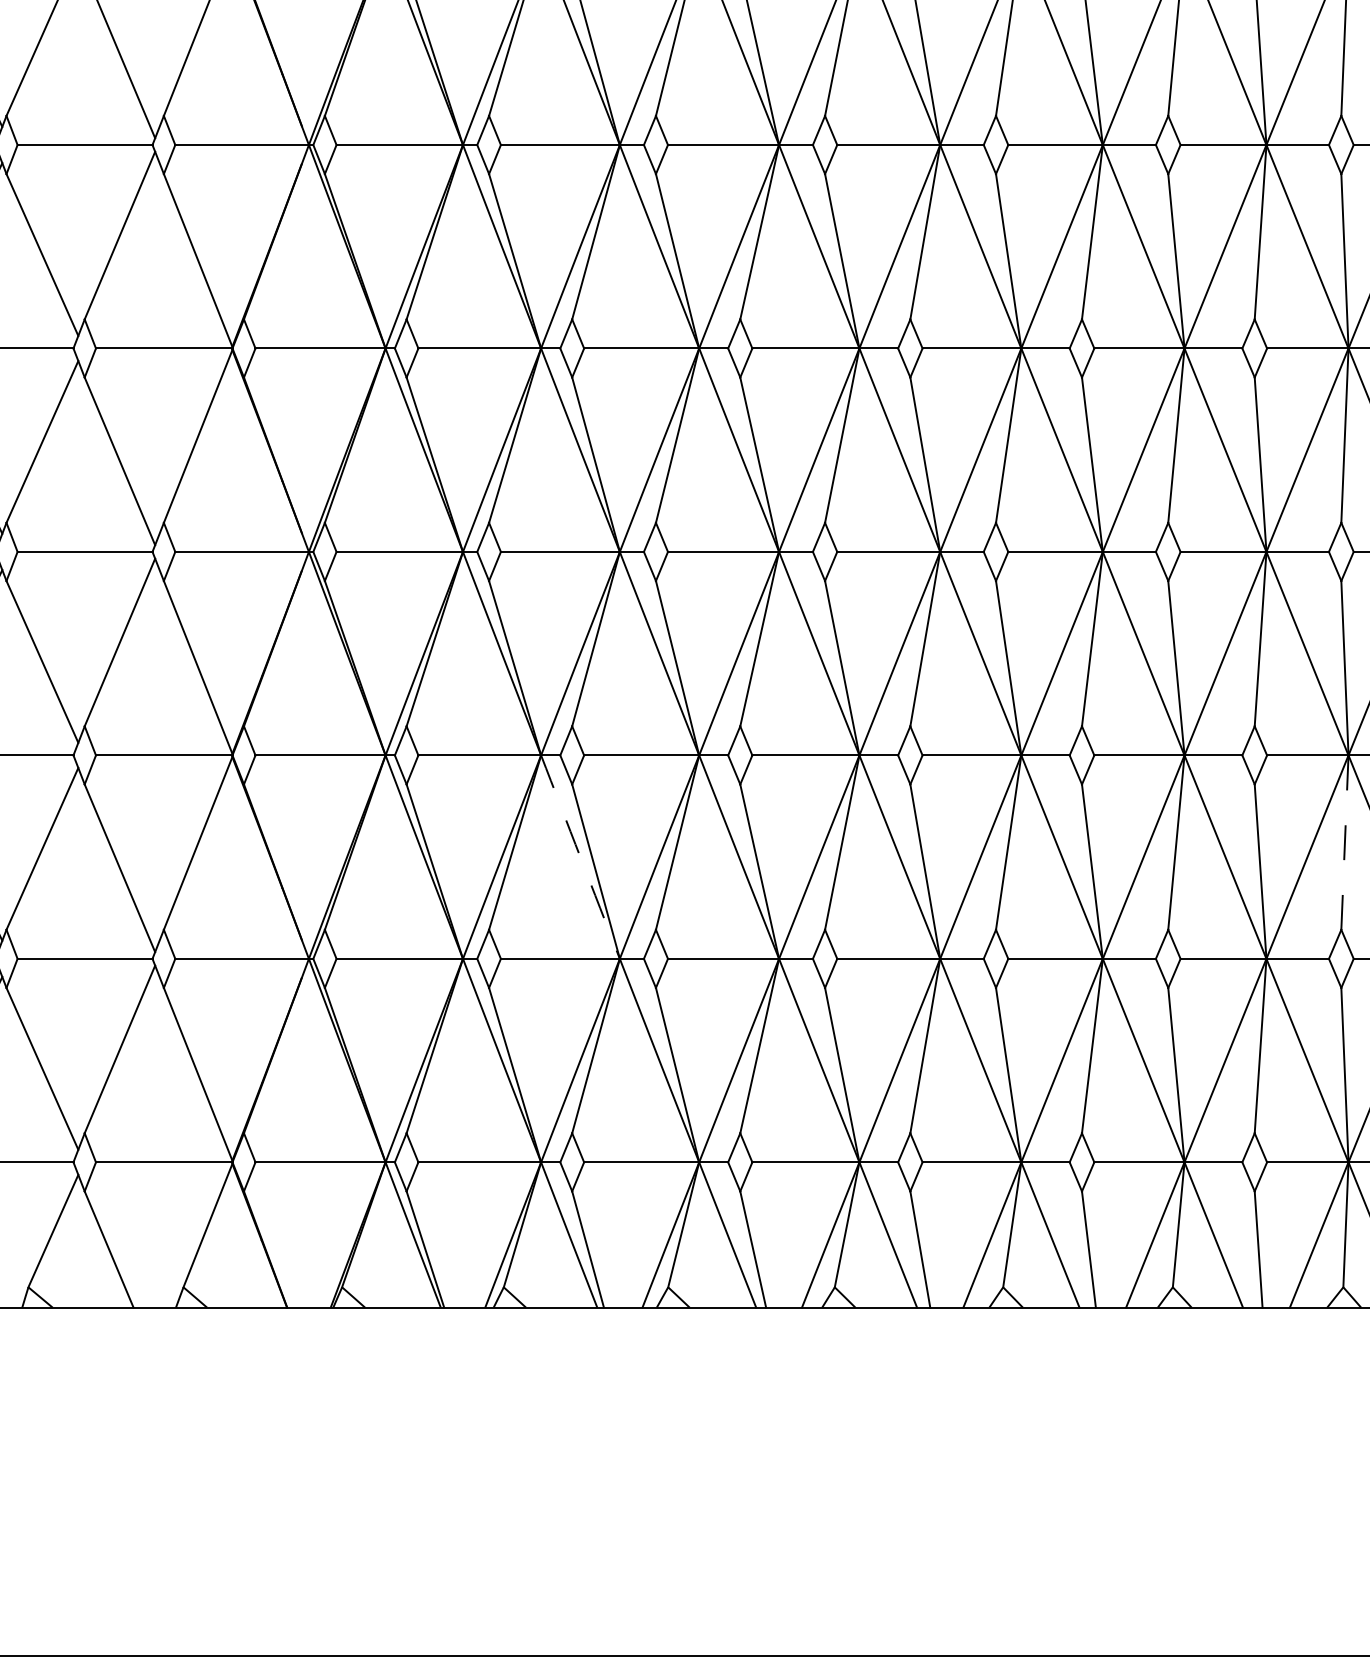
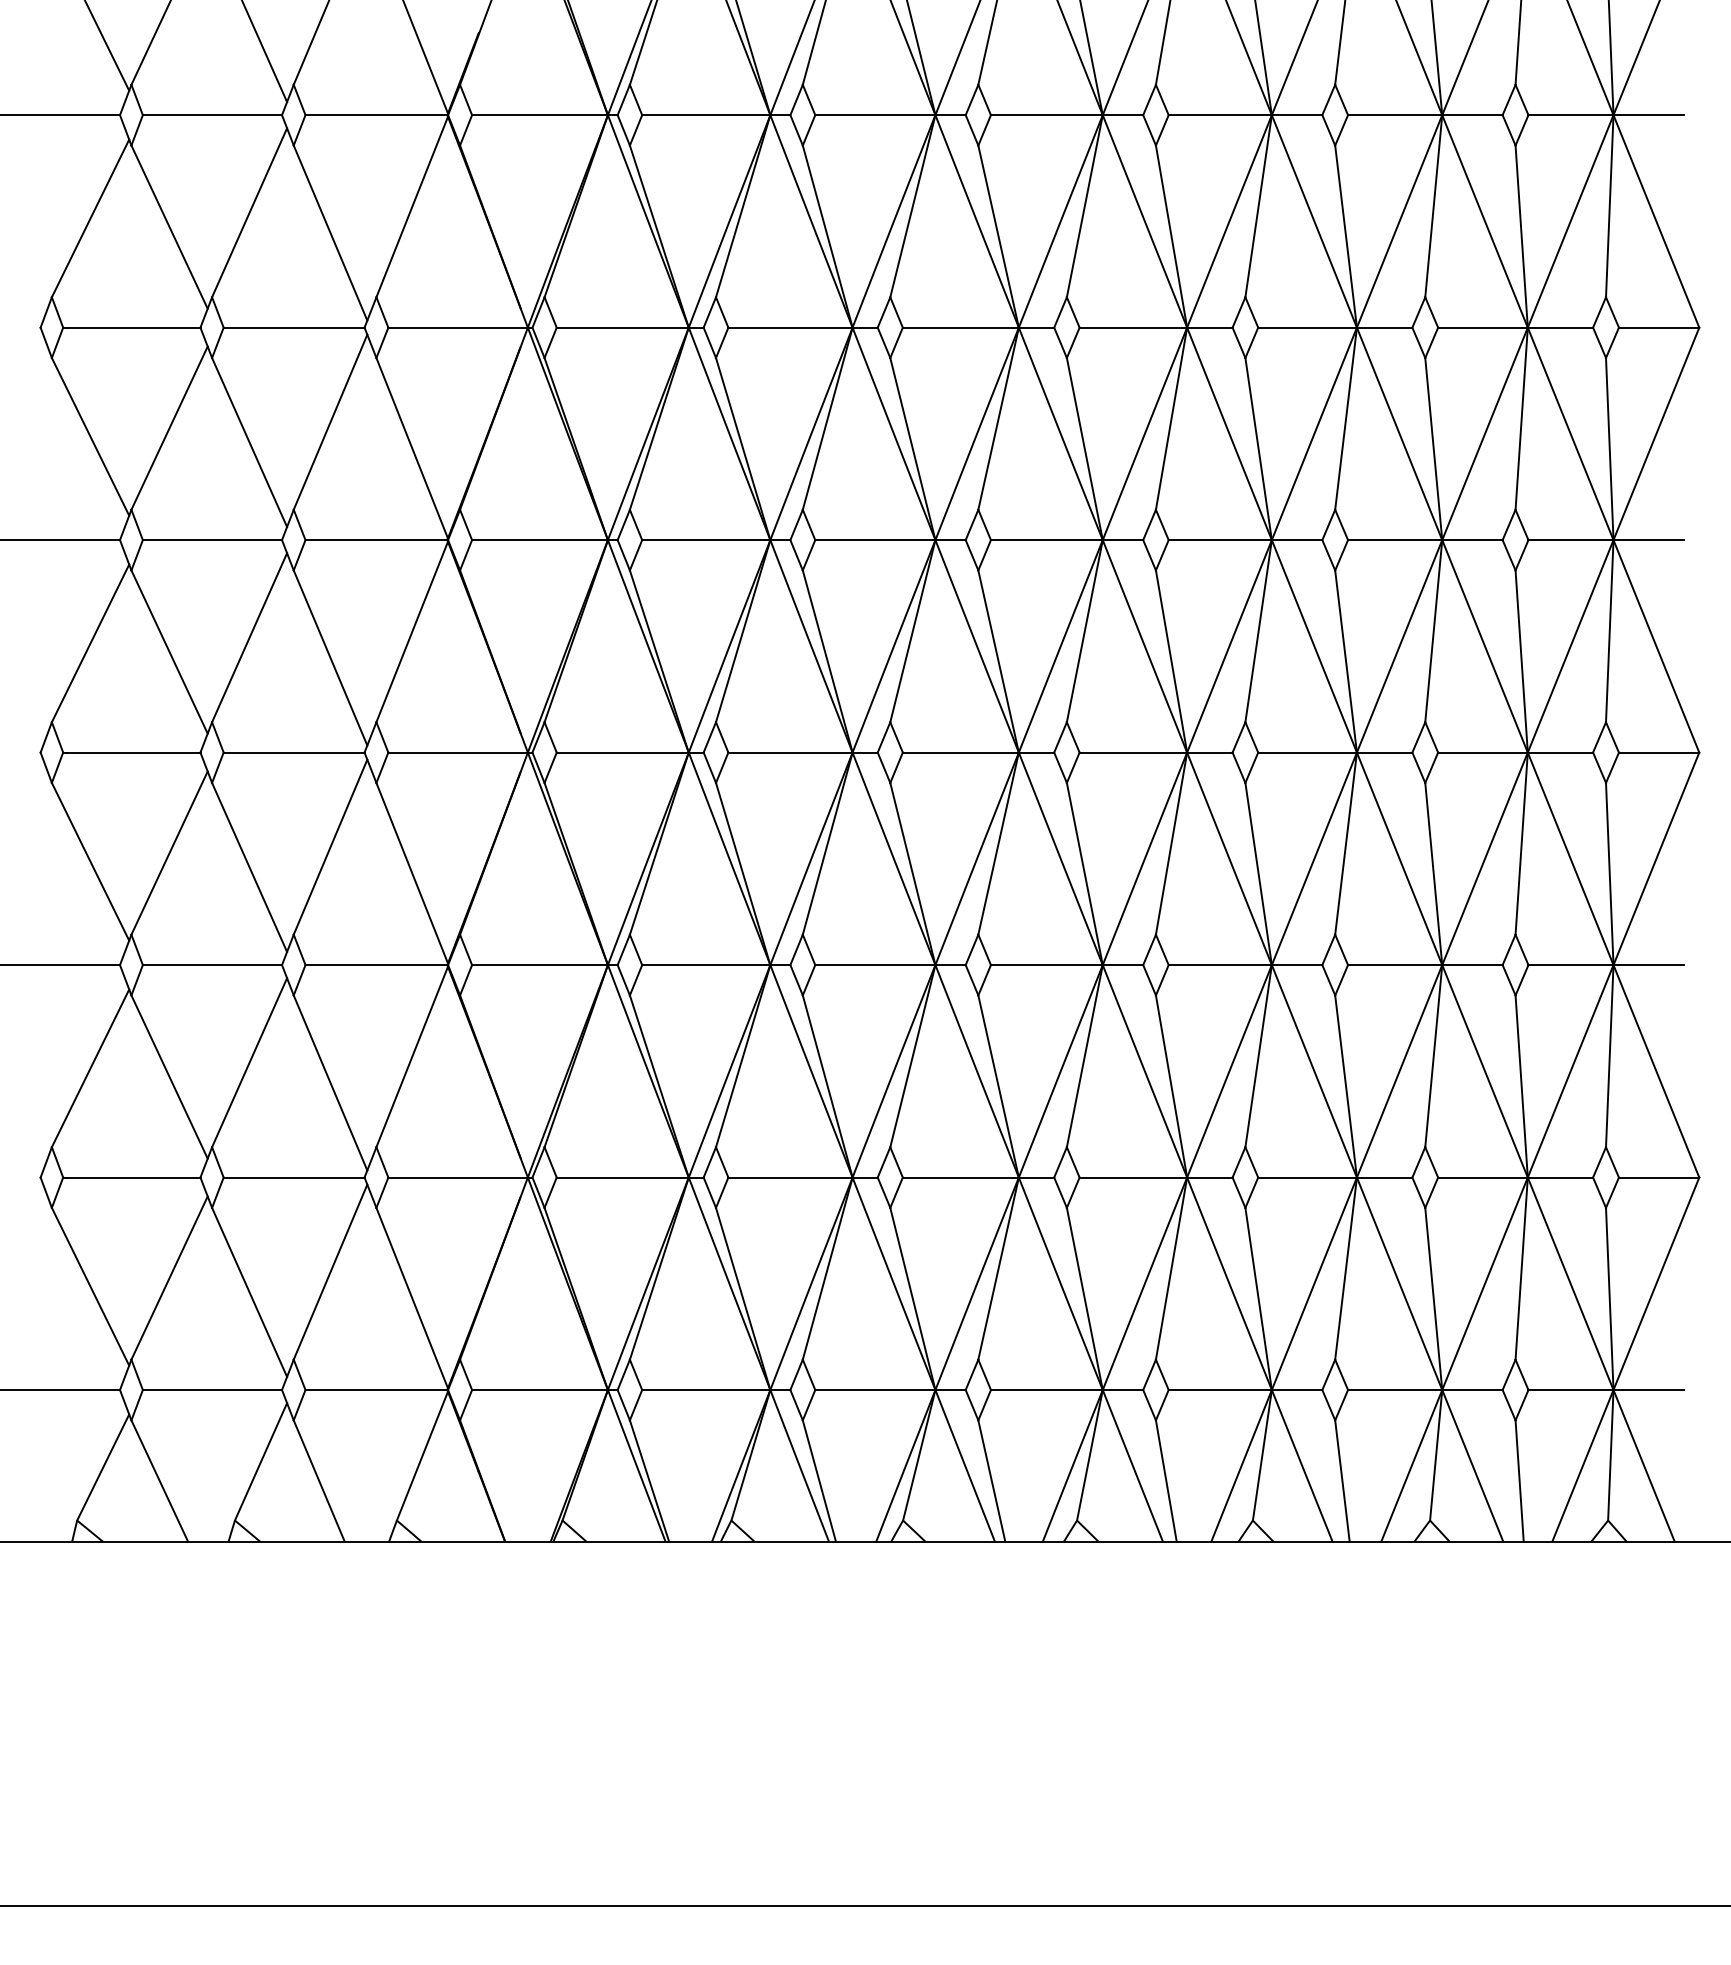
line: (1344, 841) -> (1609, 1055), dashed -> solid
arc: (580, 857) -> (811, 1071), dashed -> solid

